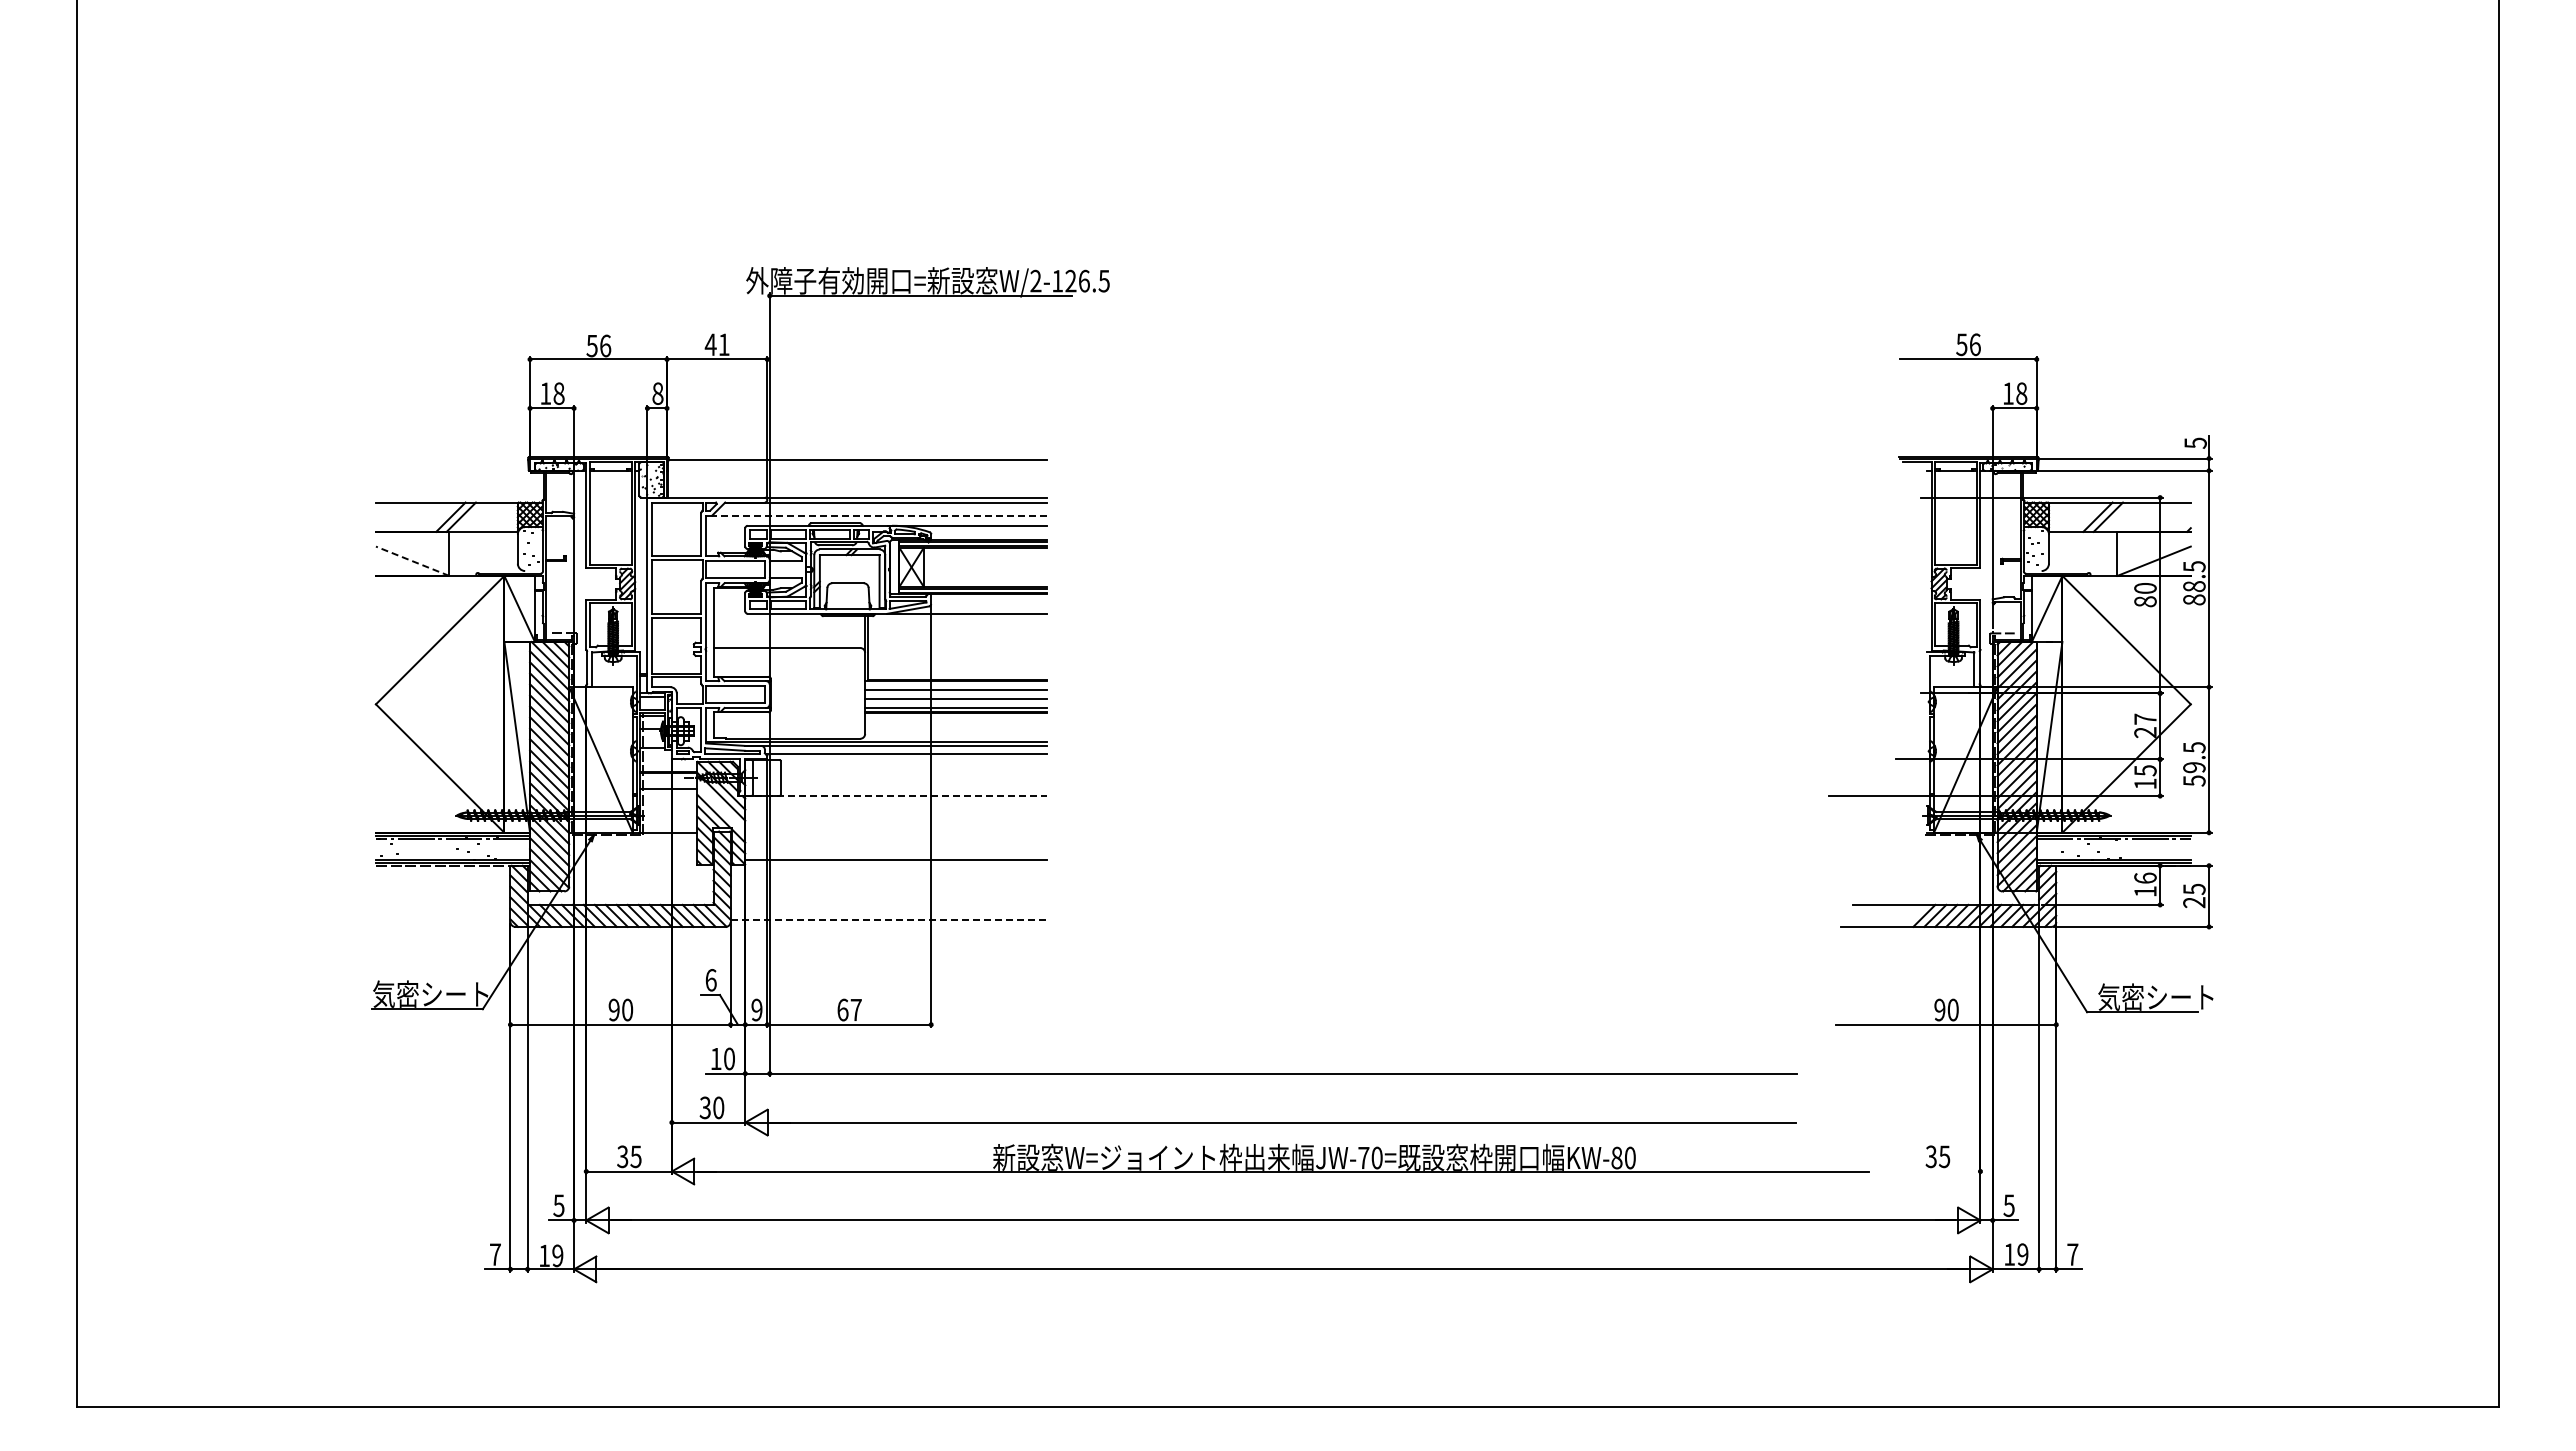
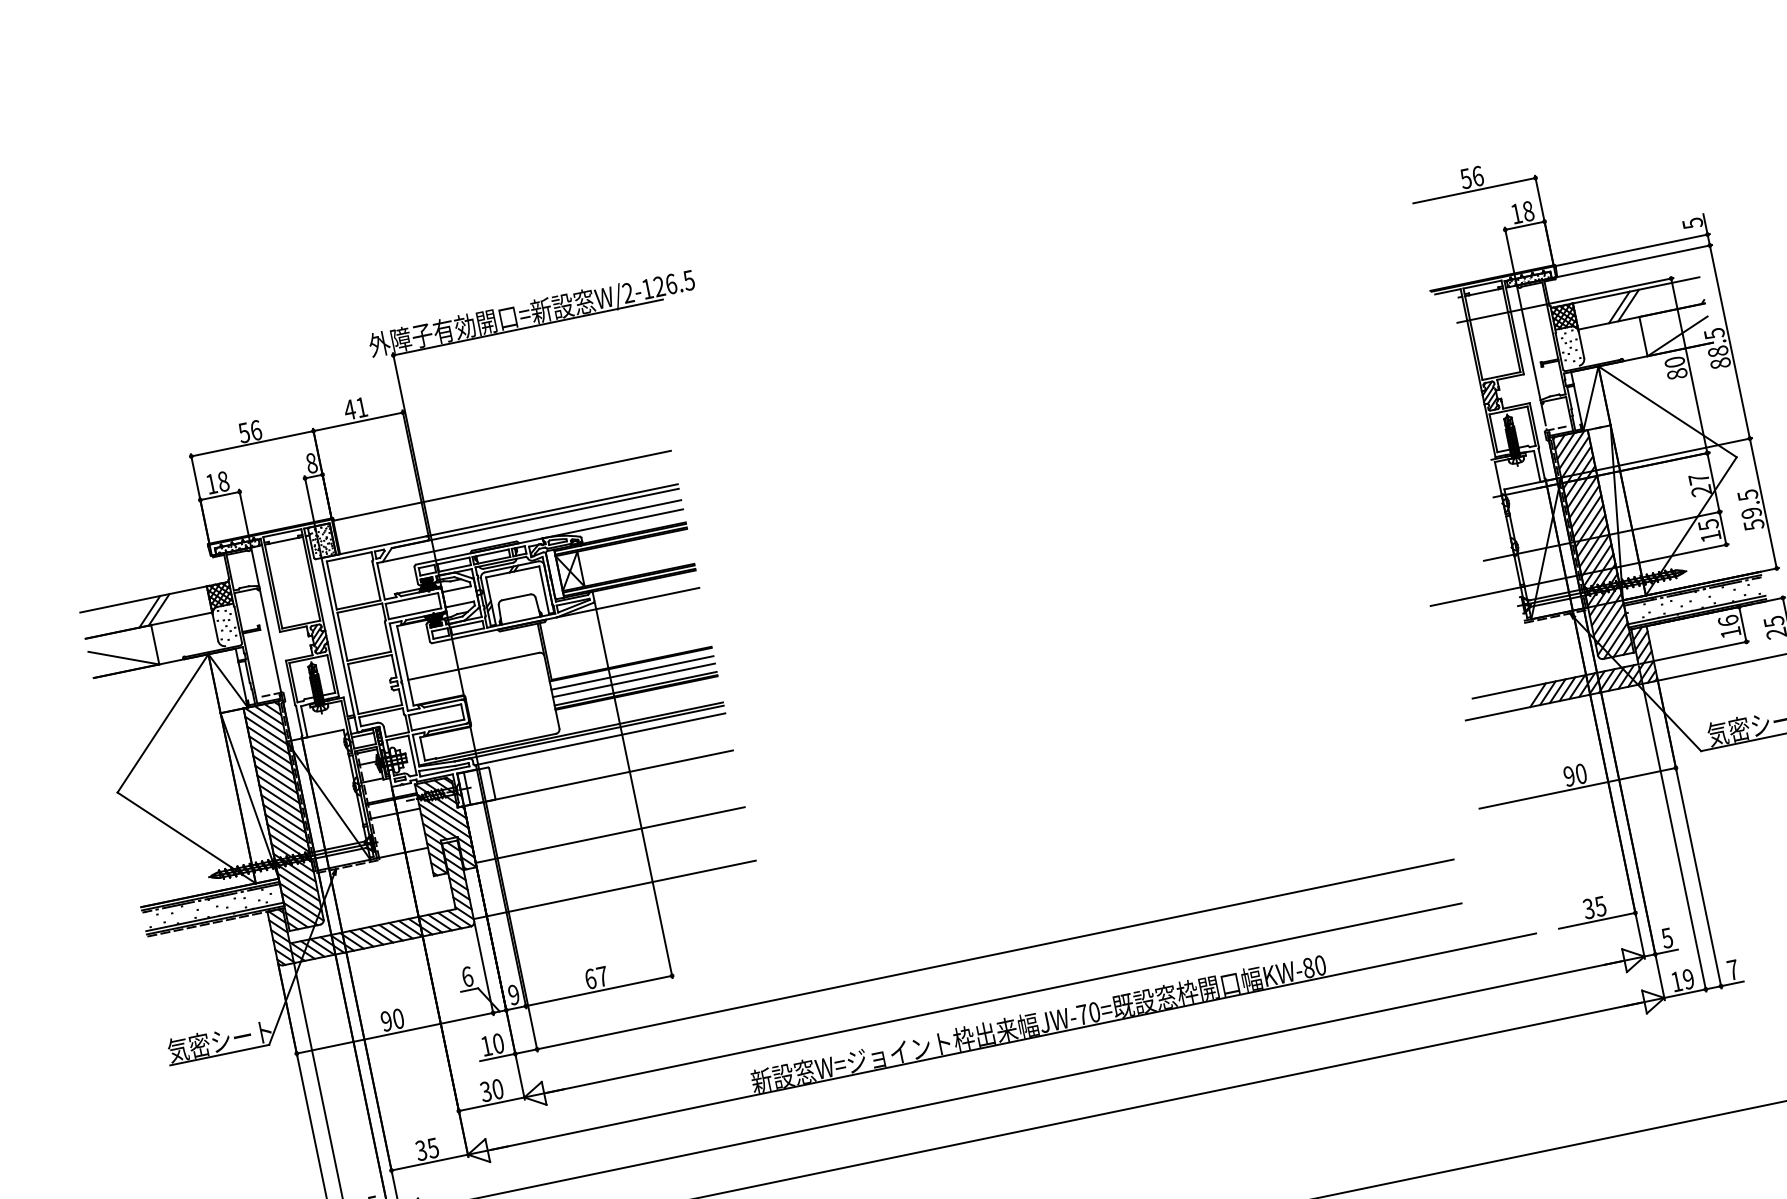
line: (878, 515) -> (531, 531), dashed -> solid
line: (412, 561) -> (123, 658), dashed -> solid
line: (895, 796) -> (598, 778), dashed -> solid
line: (721, 807) -> (444, 820), added
line: (889, 919) -> (615, 889), dashed -> solid
line: (1937, 1171) -> (1597, 920), added

